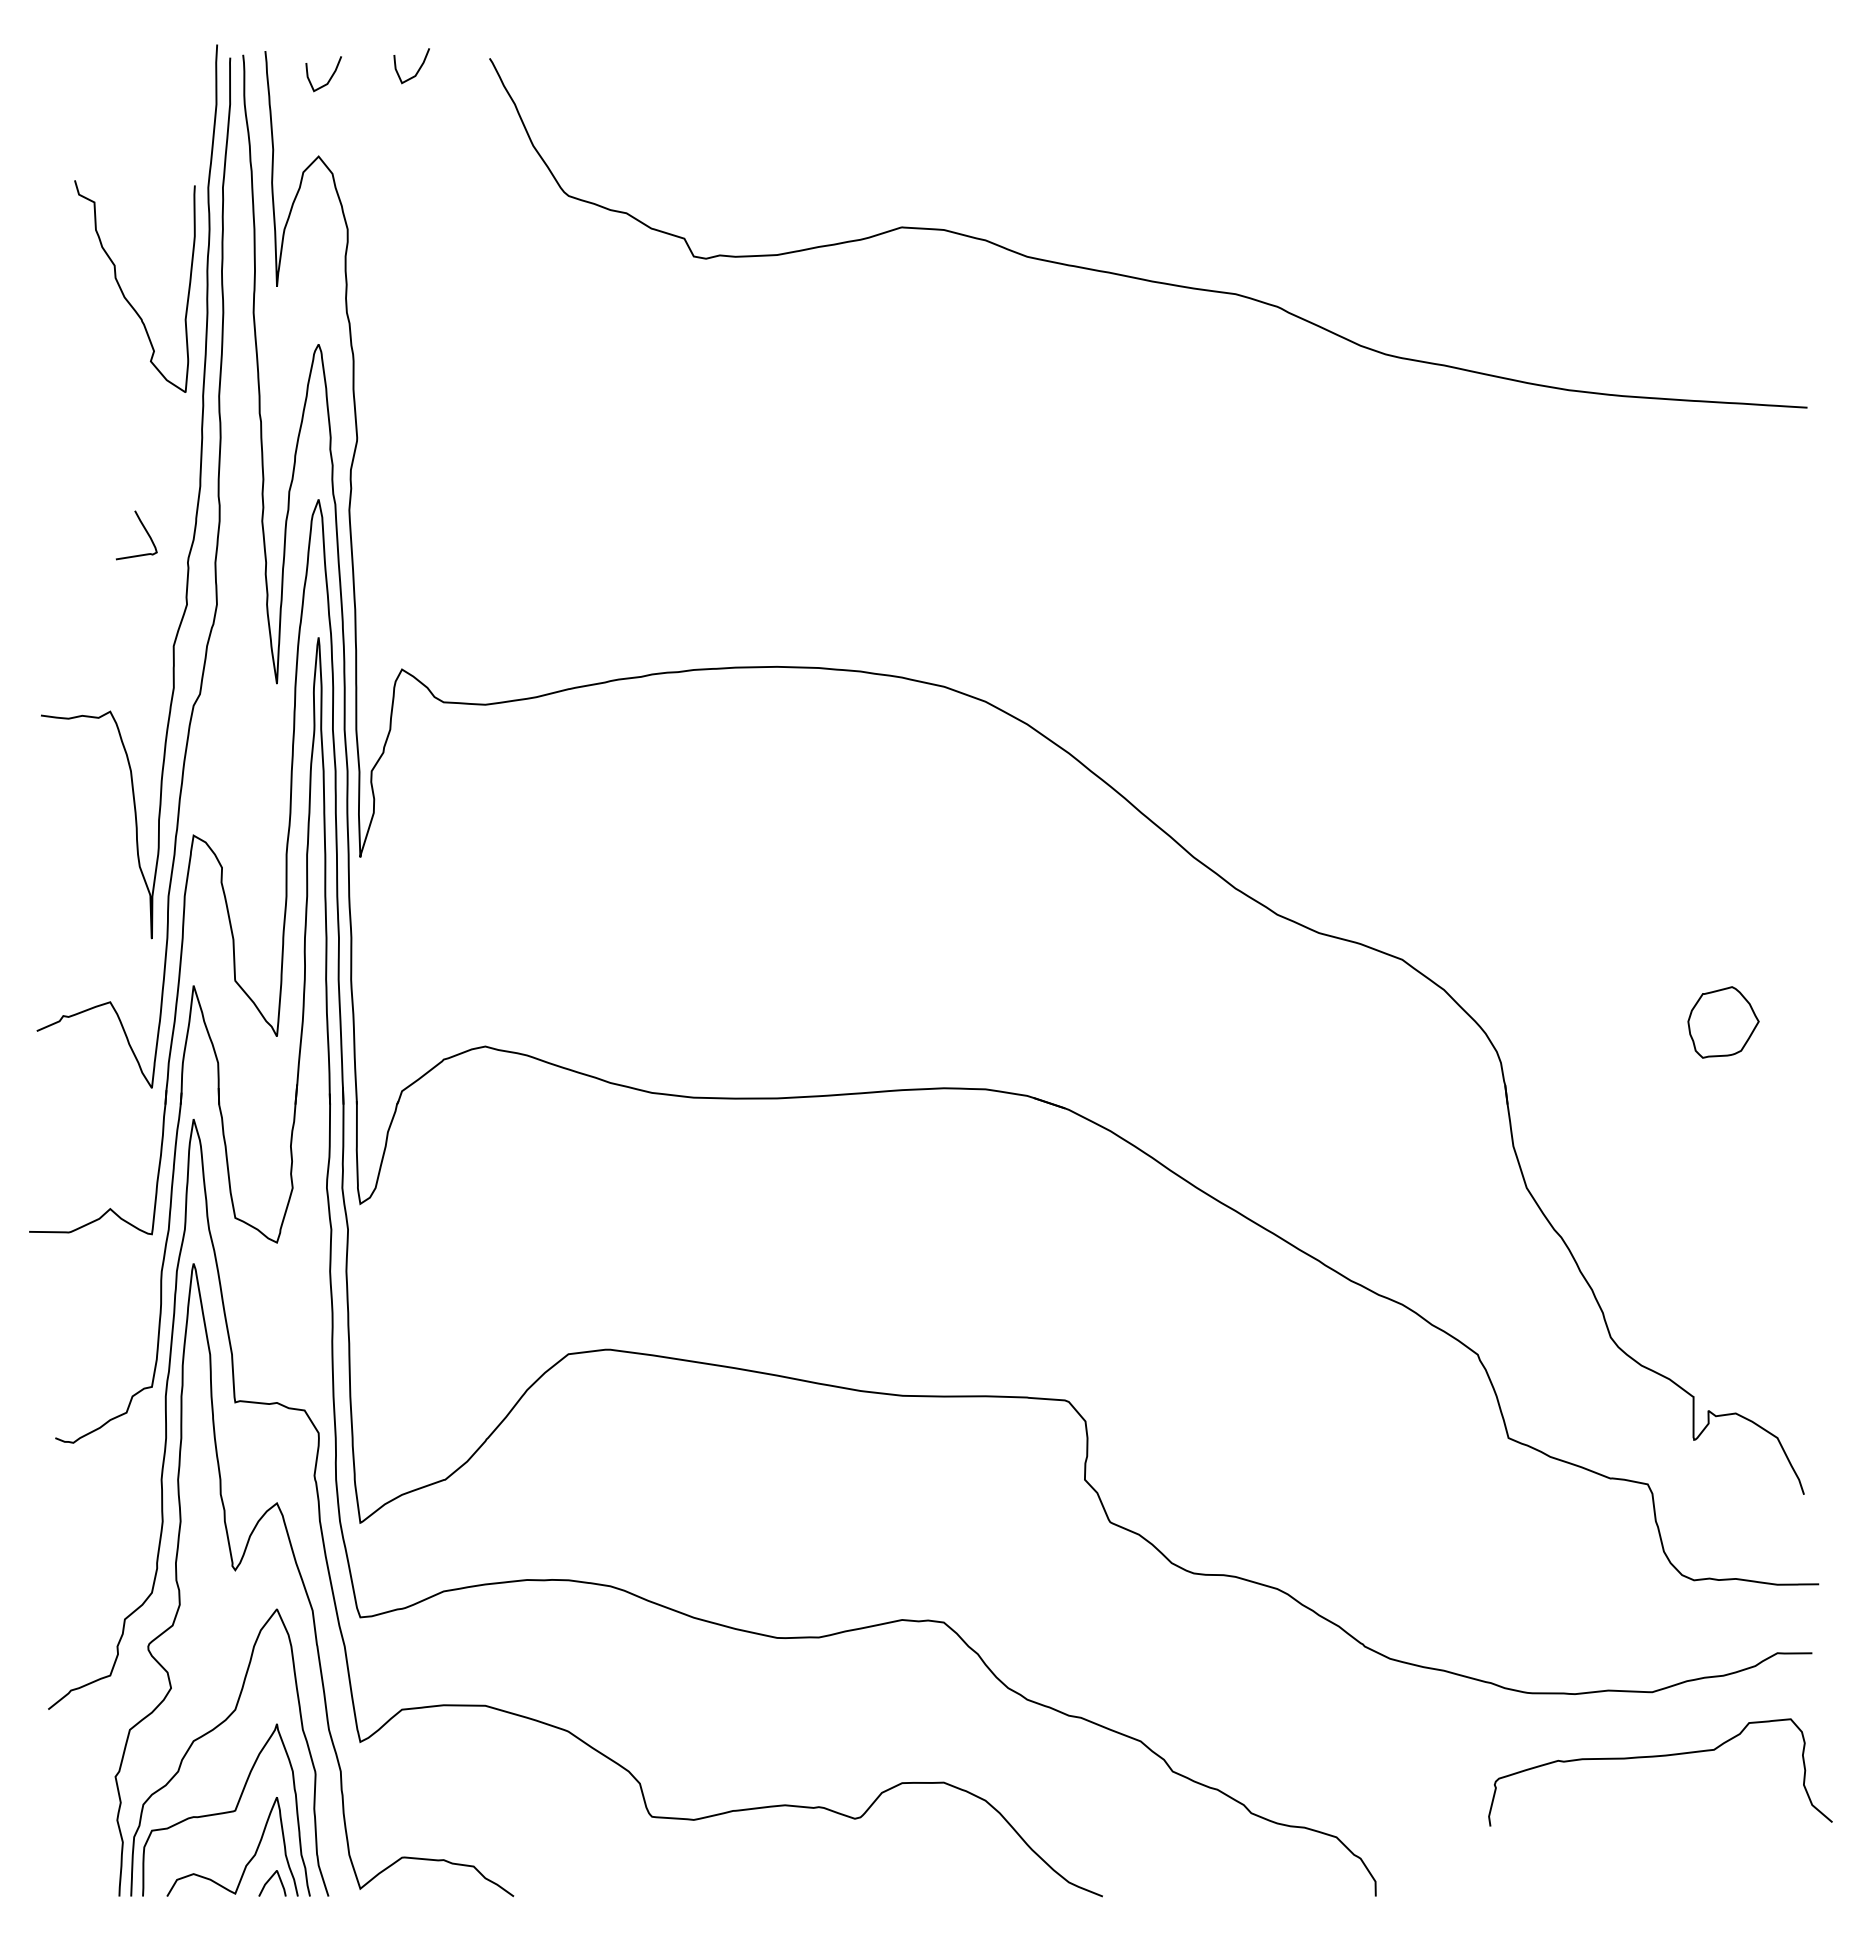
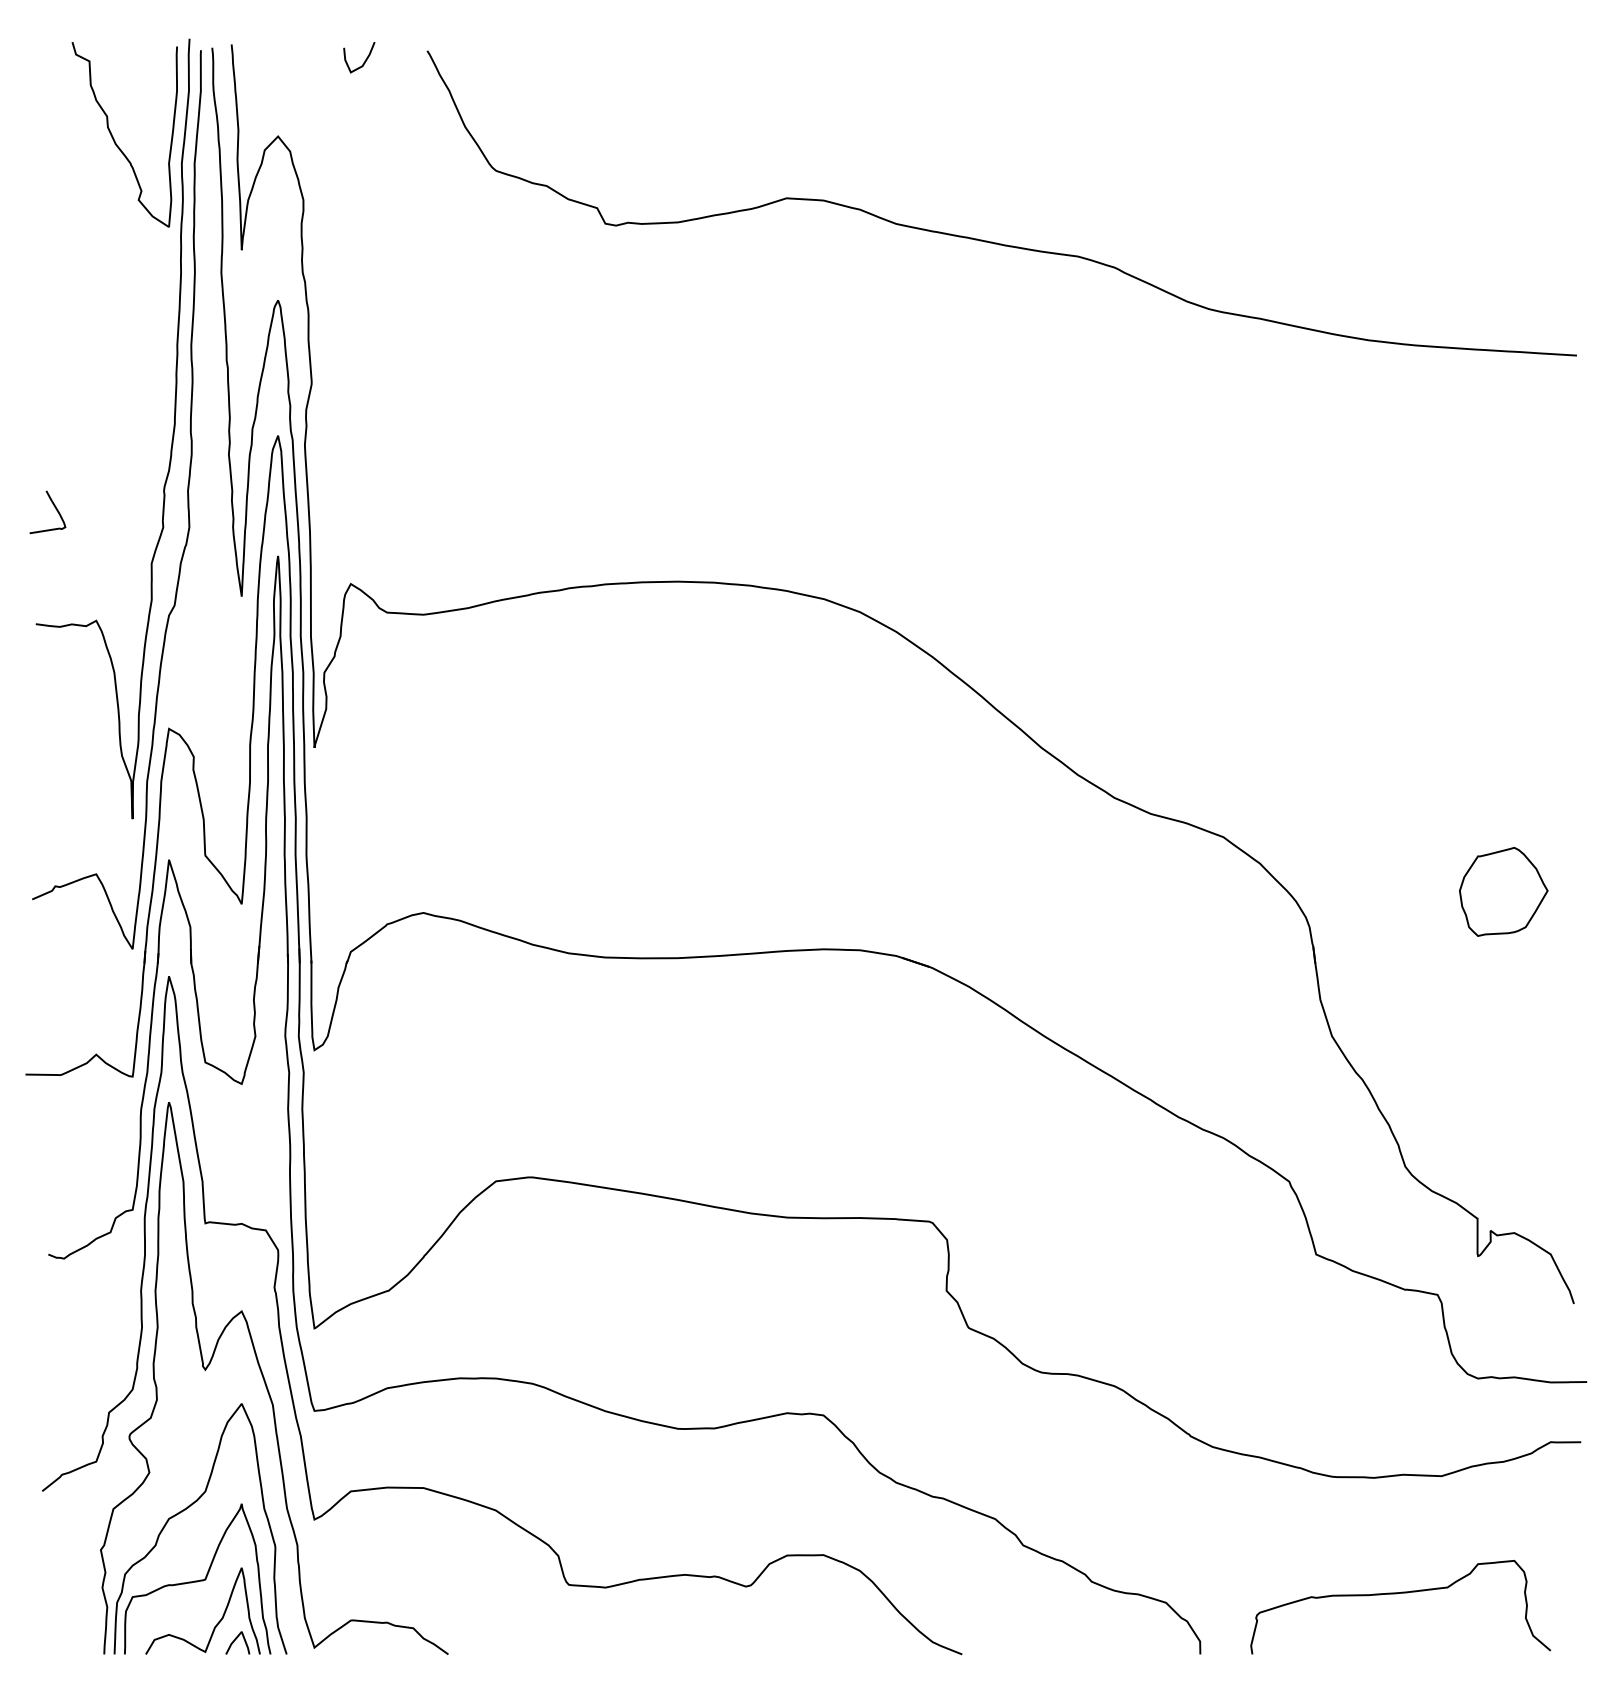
curve: (329, 78) -> (287, 68), removed
curve: (123, 292) -> (114, 139), moved
curve: (145, 531) -> (55, 508), moved
part: (1723, 1022) -> (1503, 891), size x1.43
curve: (1657, 1757) -> (1398, 1594), moved

